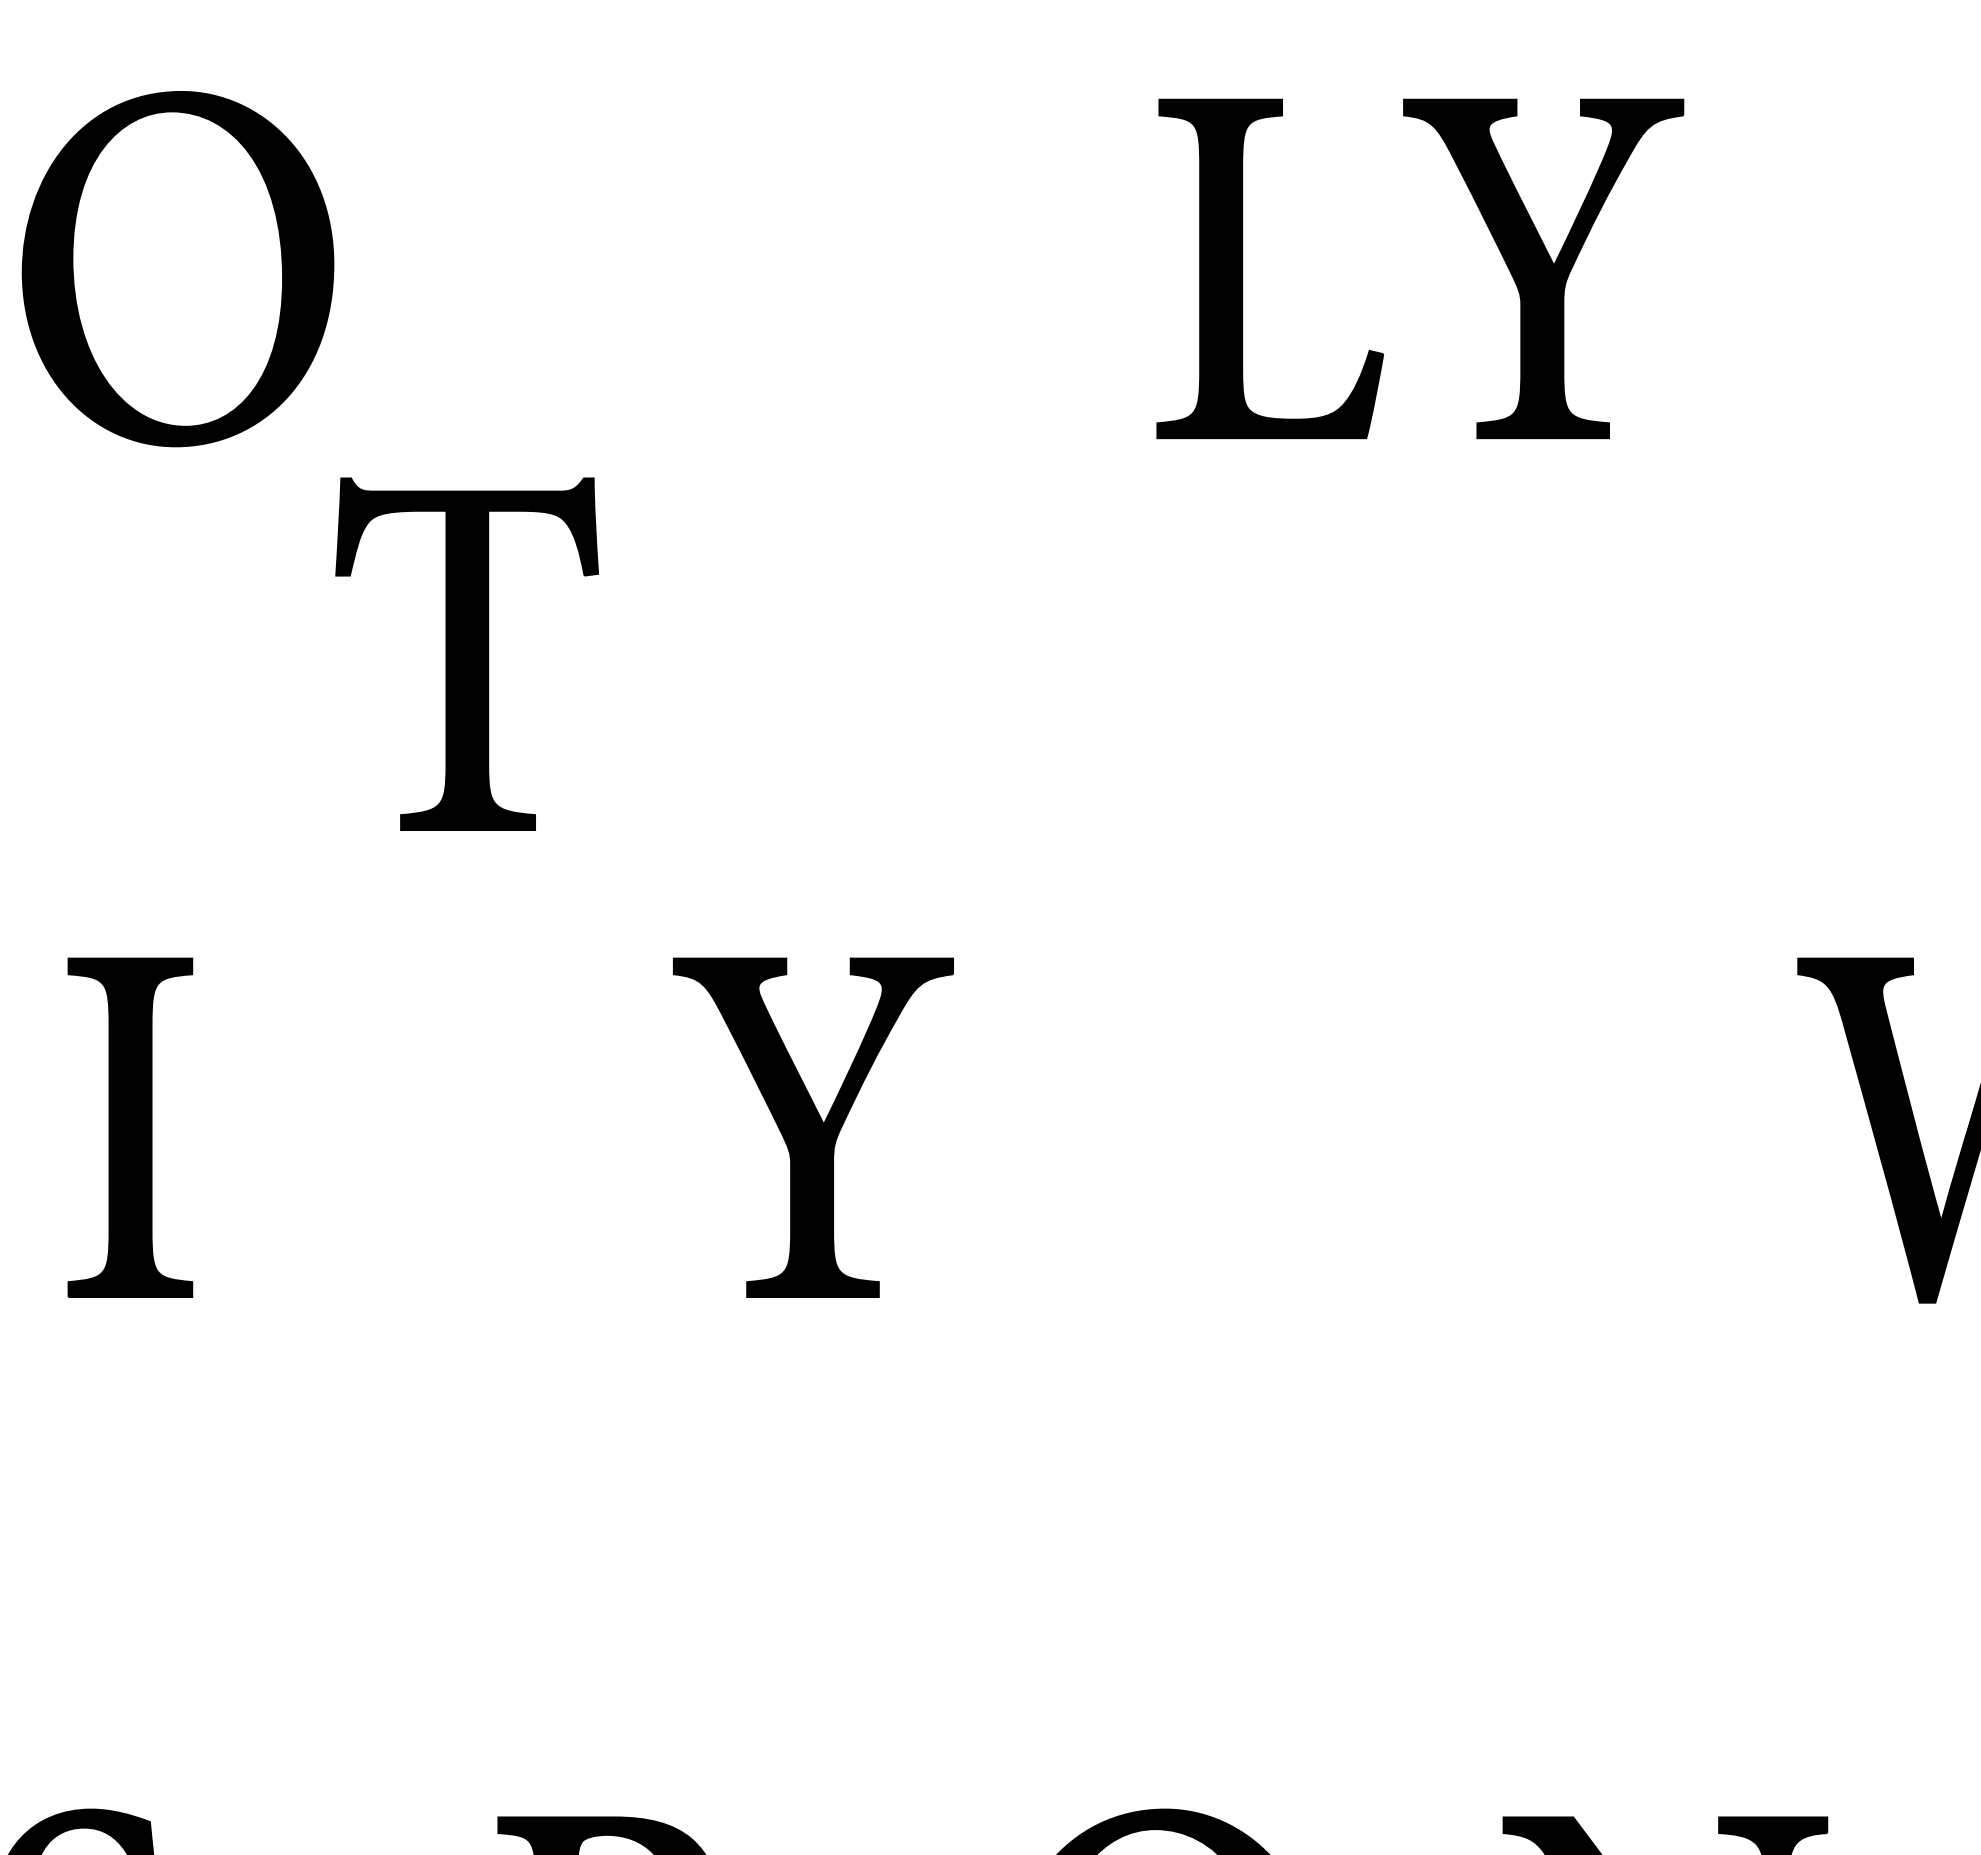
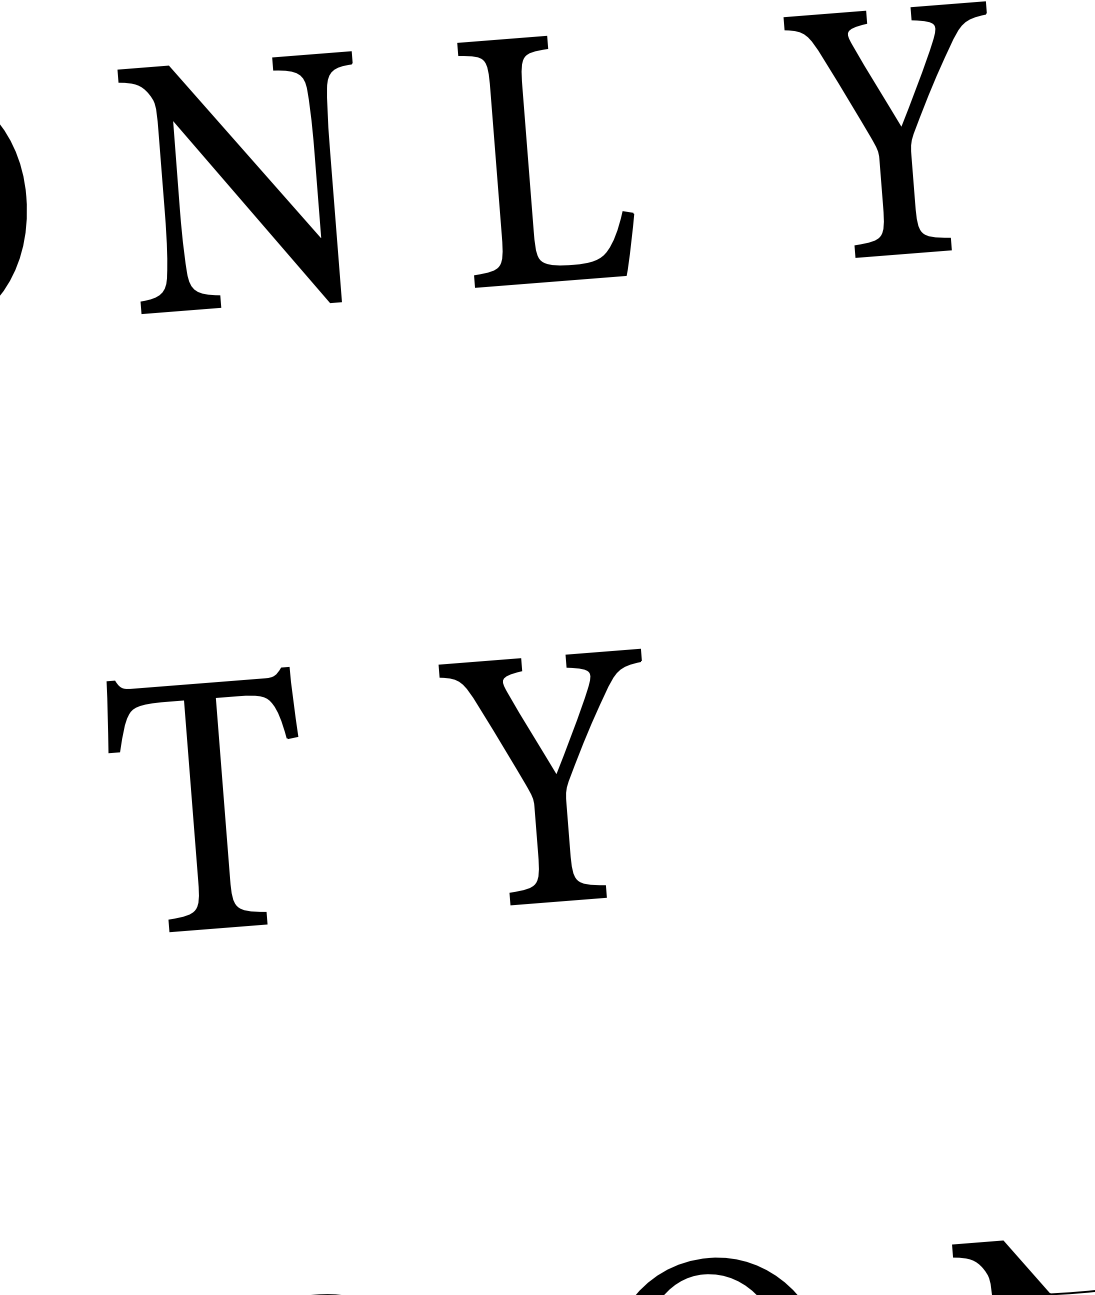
part: (1243, 268) -> (528, 160), moved
part: (637, 271) -> (244, 184), added
part: (466, 653) -> (207, 800), moved
part: (813, 1127) -> (549, 778), moved

